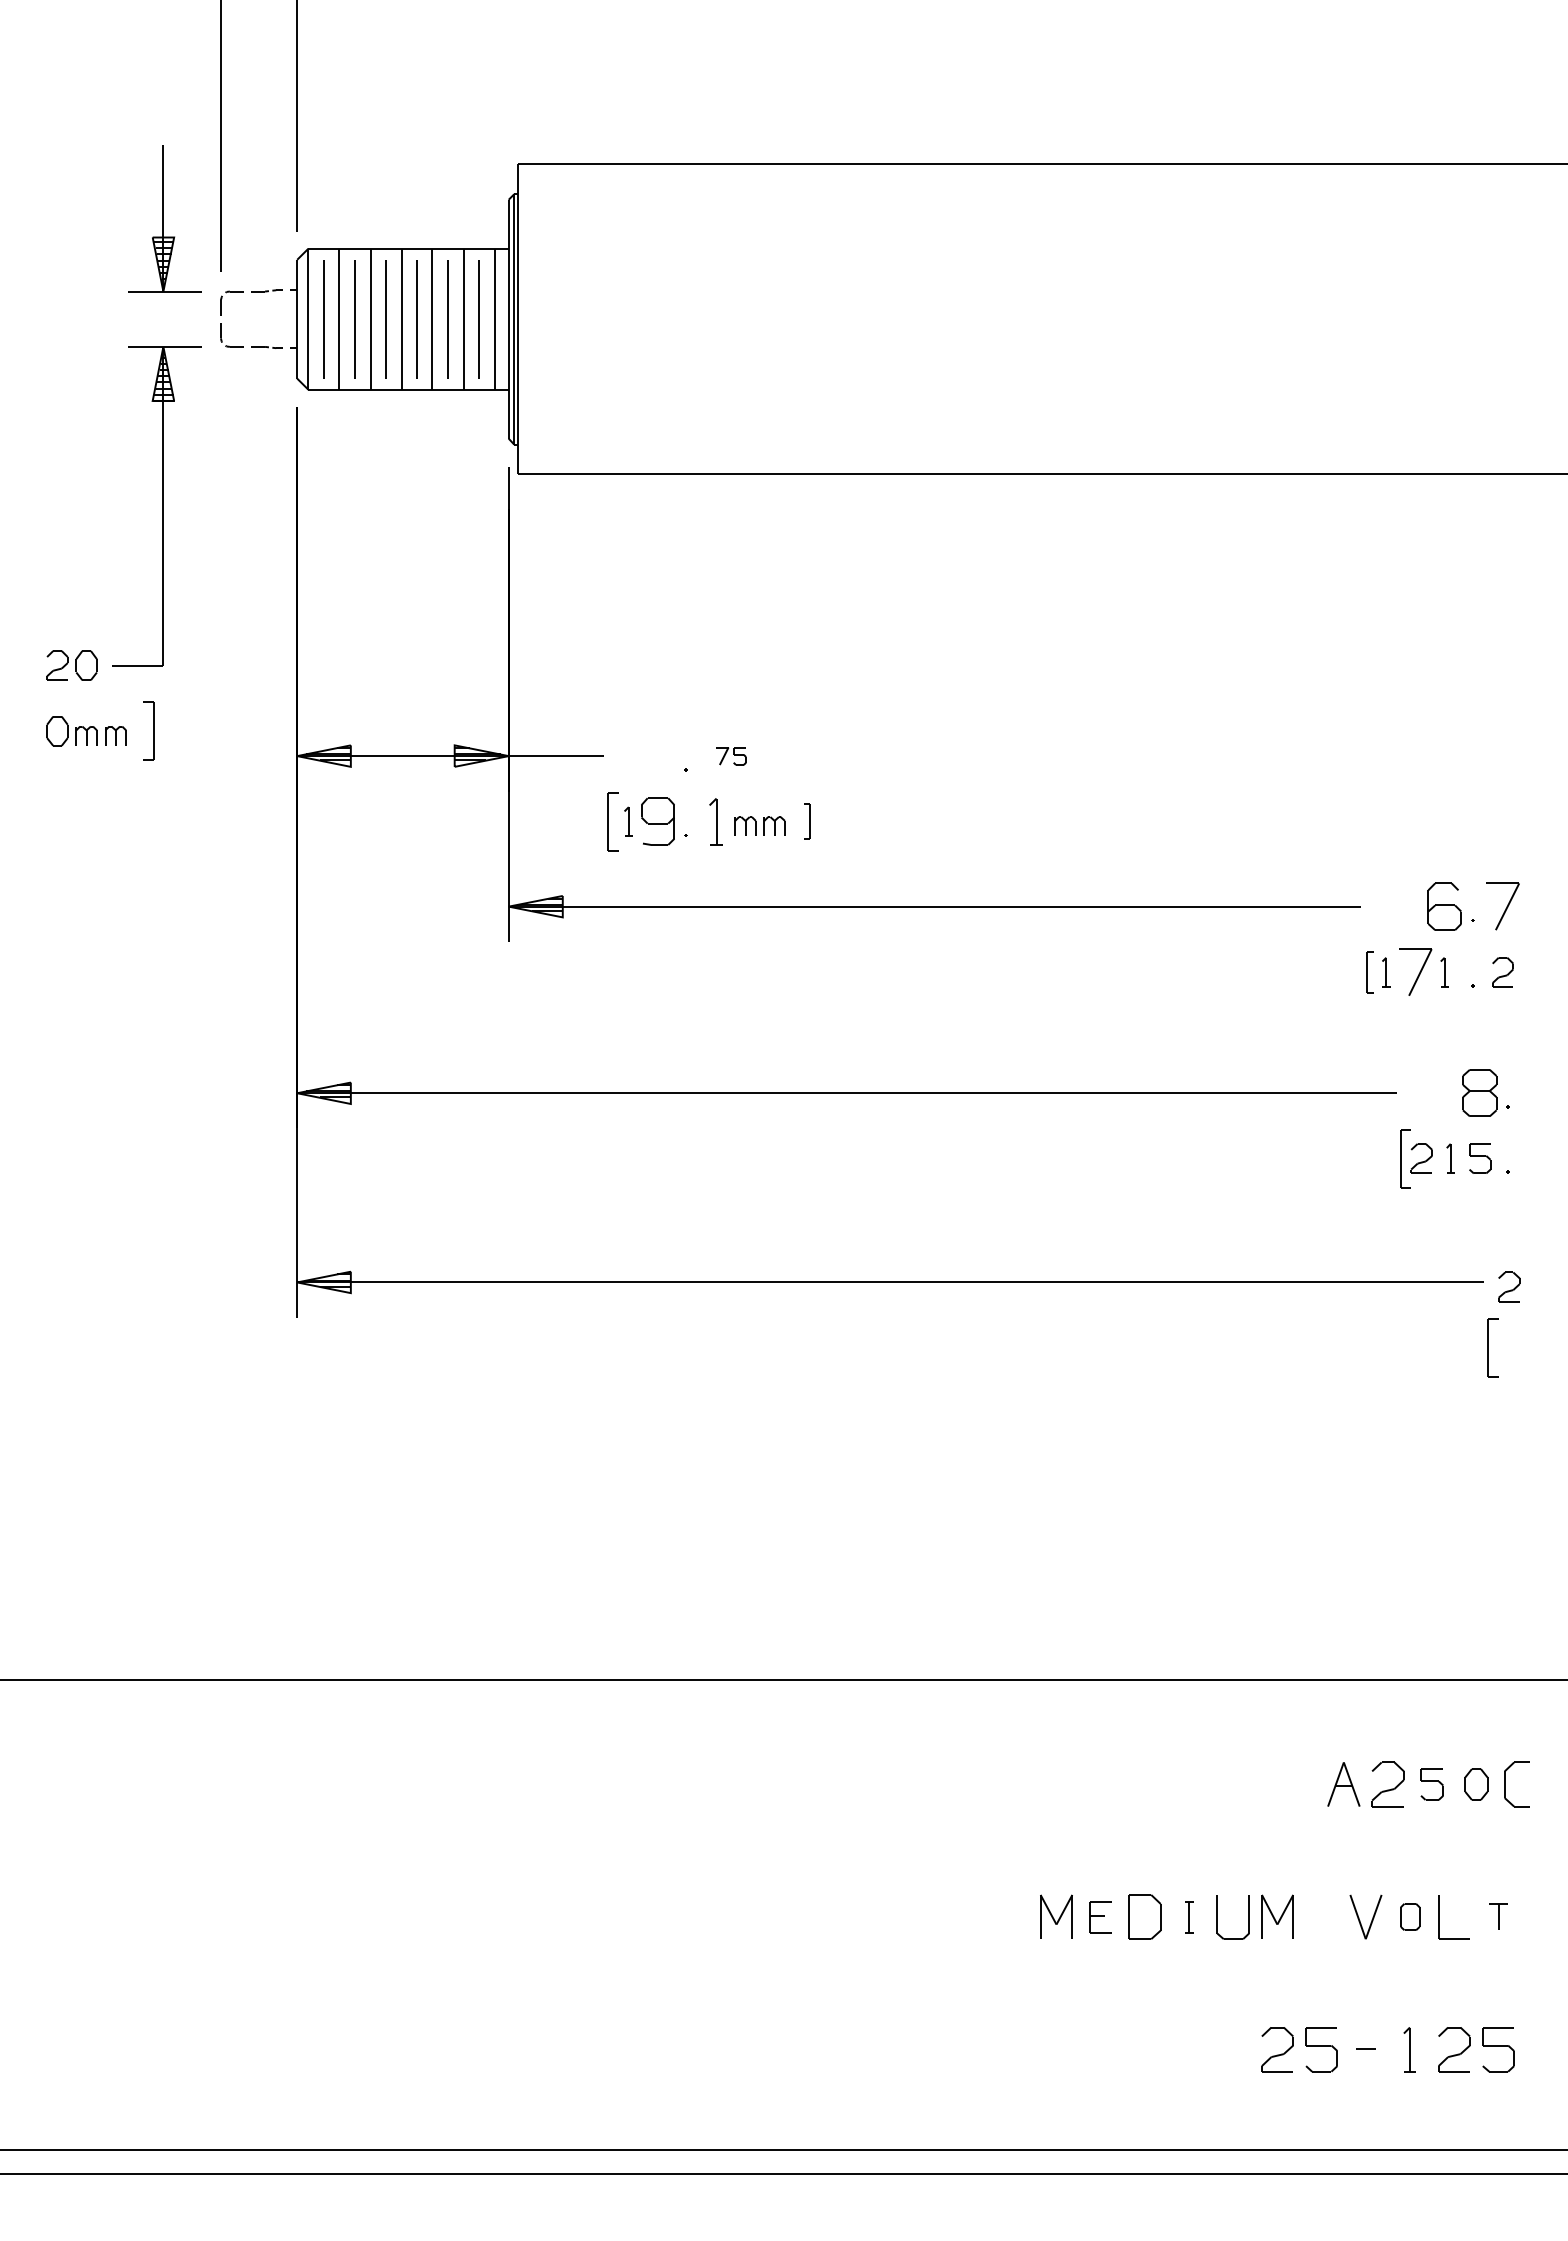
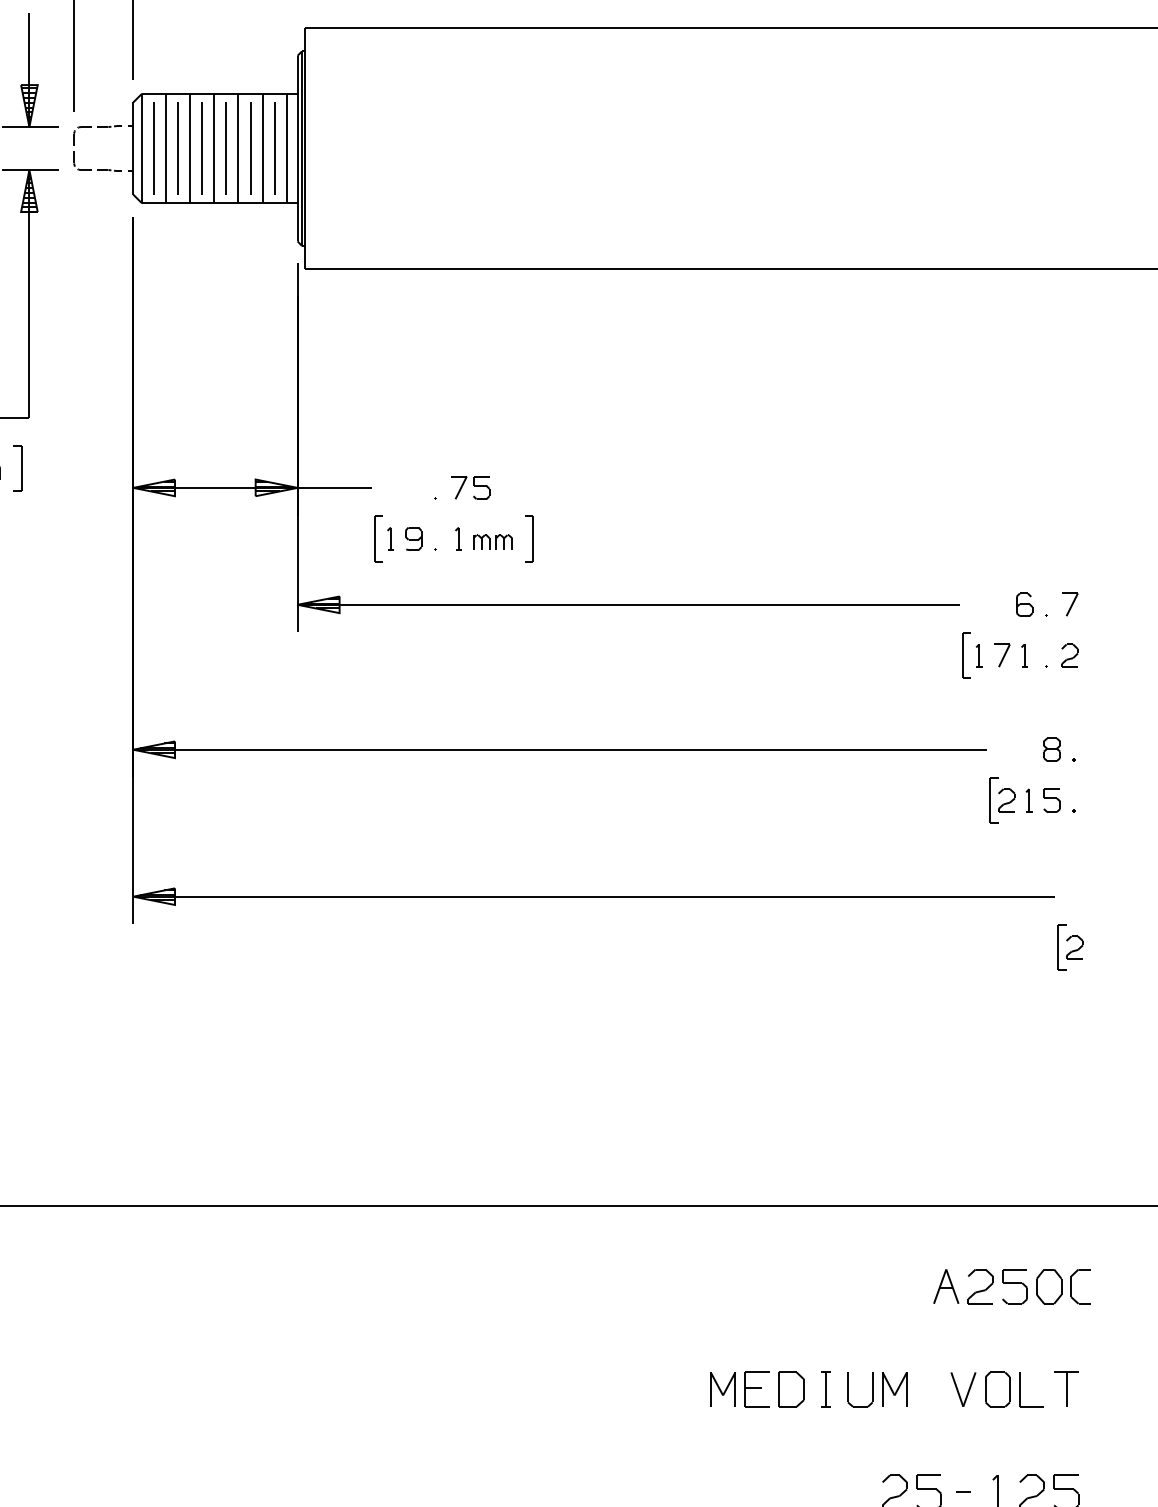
part: (731, 756) -> (470, 488), size x1.67
part: (657, 821) -> (413, 538), size x0.62
part: (715, 821) -> (458, 538), size x0.62
part: (807, 821) -> (529, 538), size x1.67
part: (1444, 906) -> (1024, 604), size x0.62
part: (1503, 906) -> (1070, 604), size x0.62
part: (1369, 971) -> (966, 655), size x1.43
part: (1415, 971) -> (1001, 655), size x0.62
part: (1480, 1093) -> (1052, 749), size x0.62
part: (1509, 1286) -> (1074, 947), moved
part: (1431, 1784) -> (1014, 1286), size x1.43
part: (1476, 1784) -> (1049, 1286), size x1.43
part: (1100, 1916) -> (757, 1389), size x1.43
part: (1188, 1916) -> (825, 1389), size x1.43
part: (1410, 1916) -> (998, 1389), size x1.67
part: (1498, 1916) -> (1066, 1389), size x1.67

